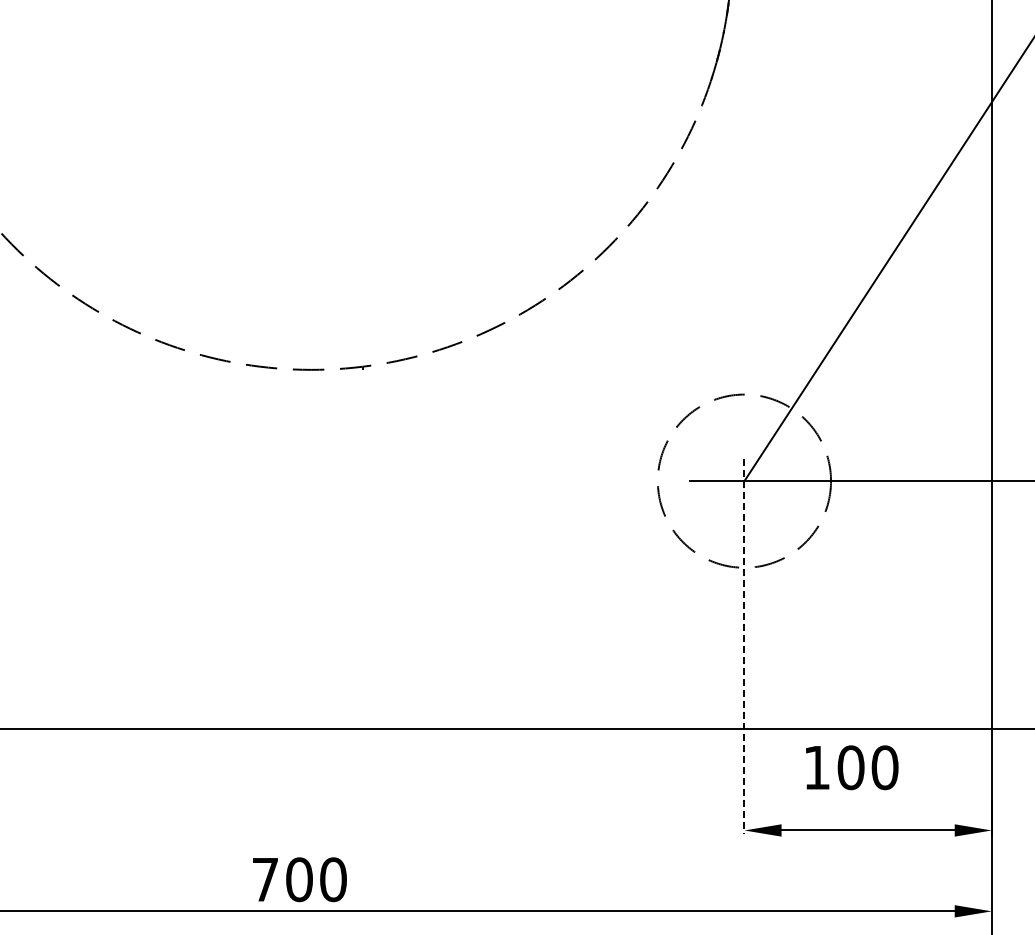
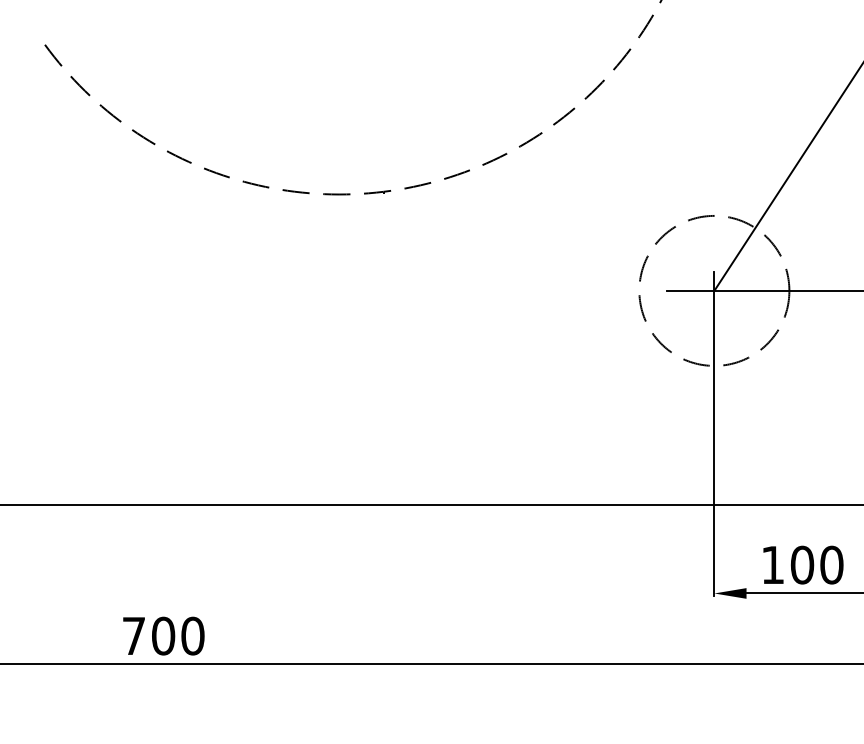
line: (744, 646) -> (714, 434), dashed -> solid
text: (852, 767) -> (803, 564), moved
text: (299, 879) -> (163, 635), moved

